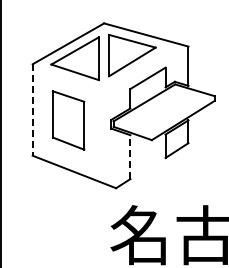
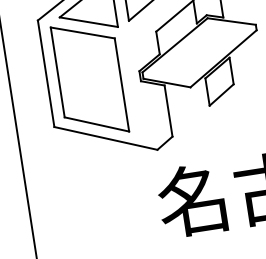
line: (32, 110) -> (46, 74), dashed -> solid
part: (68, 120) -> (89, 79), size x1.67
line: (130, 157) -> (168, 111), dashed -> solid

